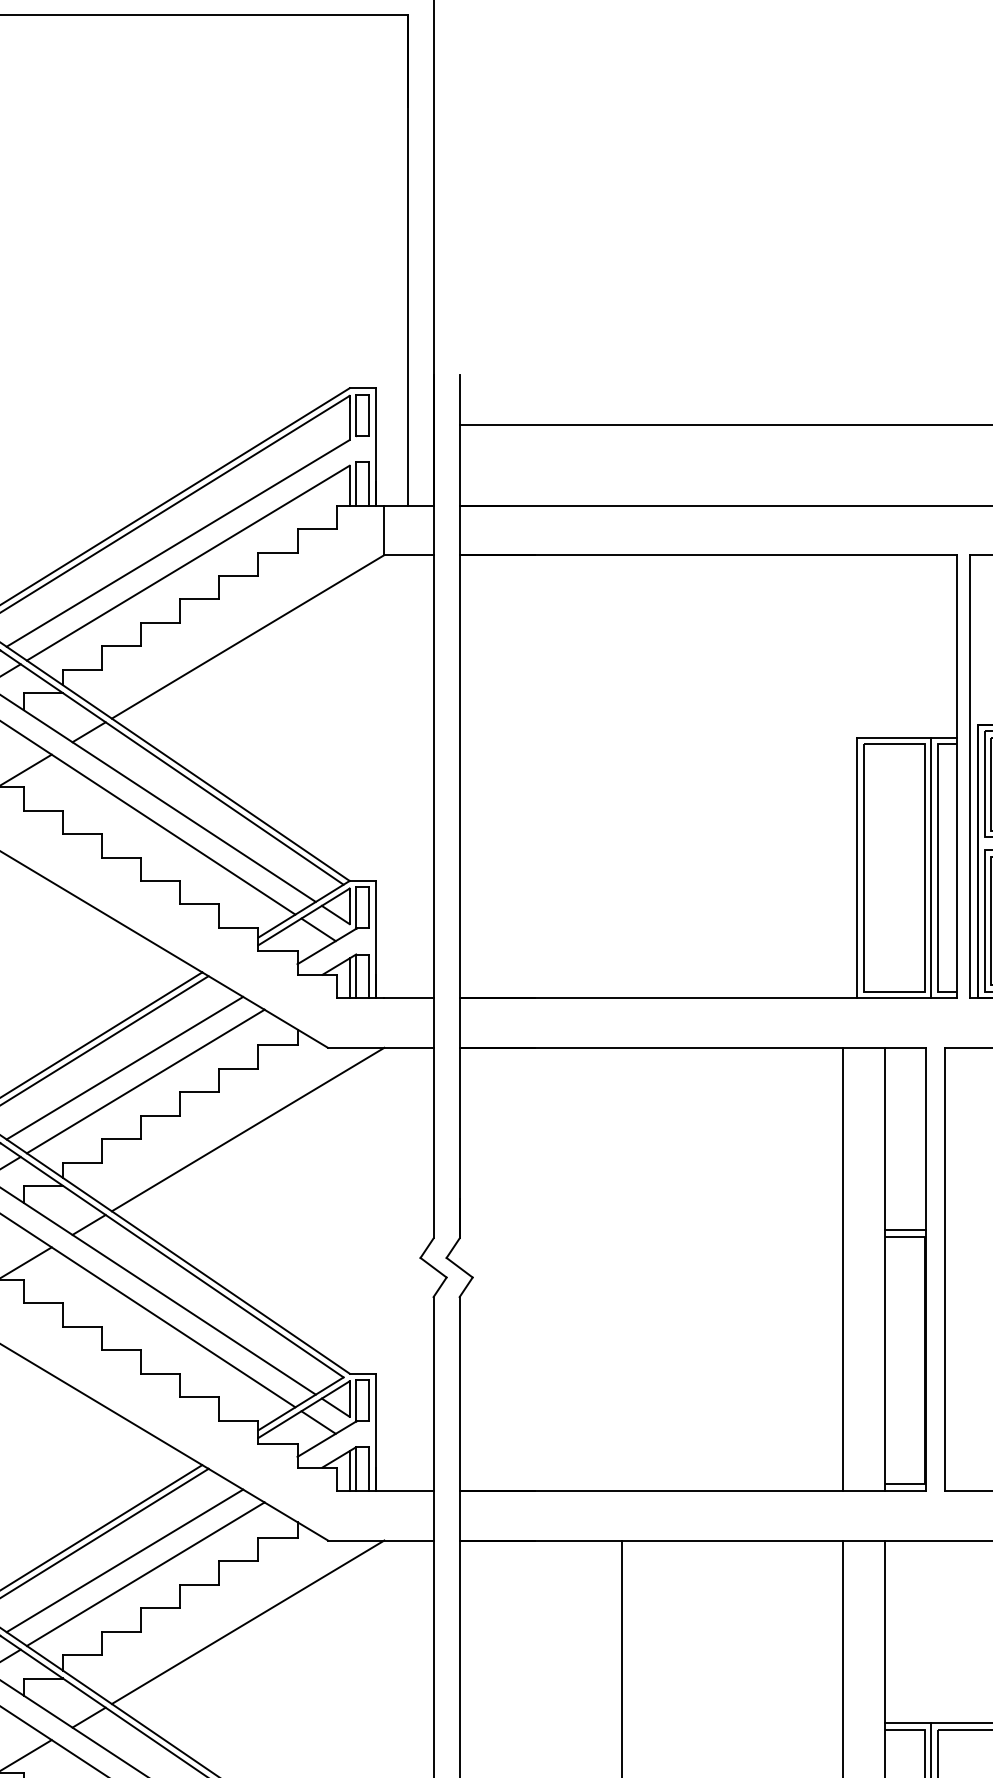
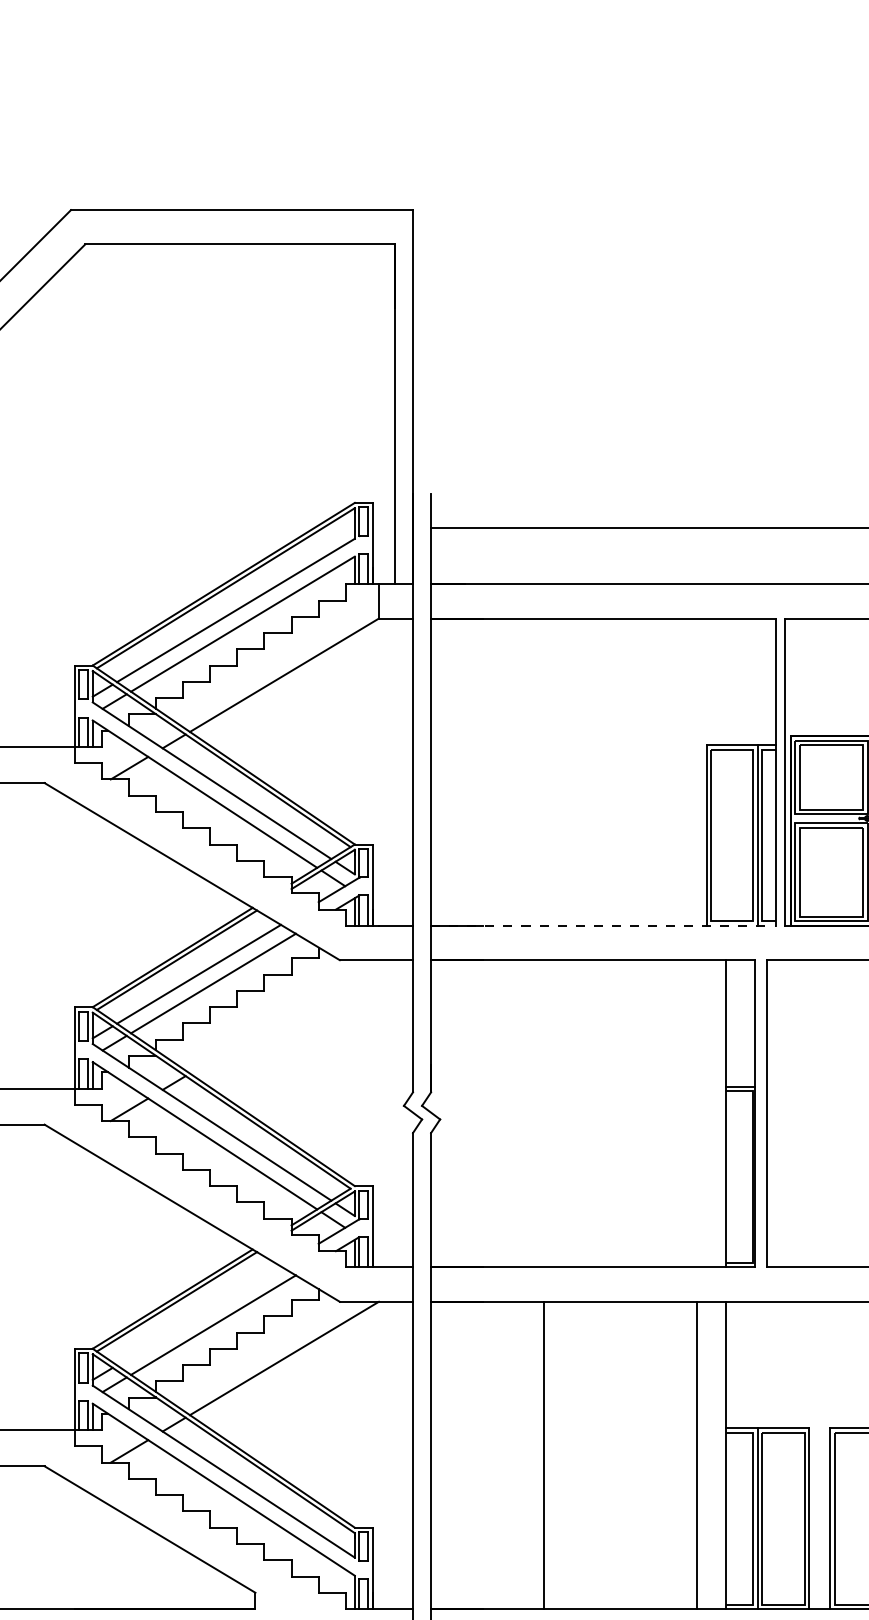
line: (708, 997) -> (603, 925), solid -> dashed
line: (246, 1129) -> (283, 1016), removed
line: (843, 1268) -> (697, 1113), removed
line: (125, 1560) -> (199, 1315), removed

